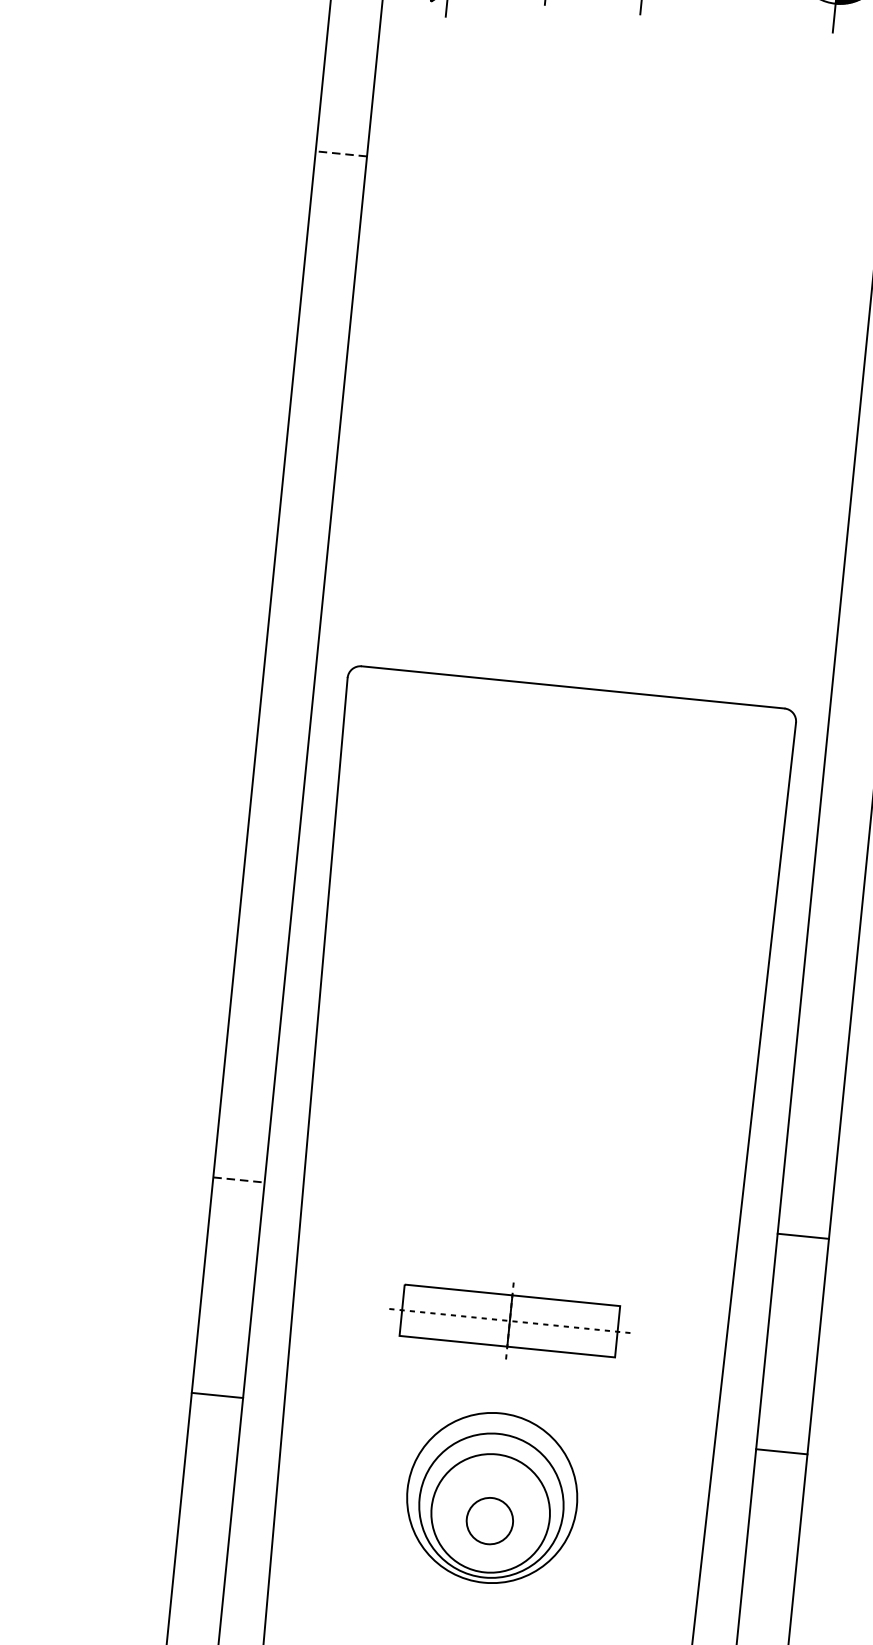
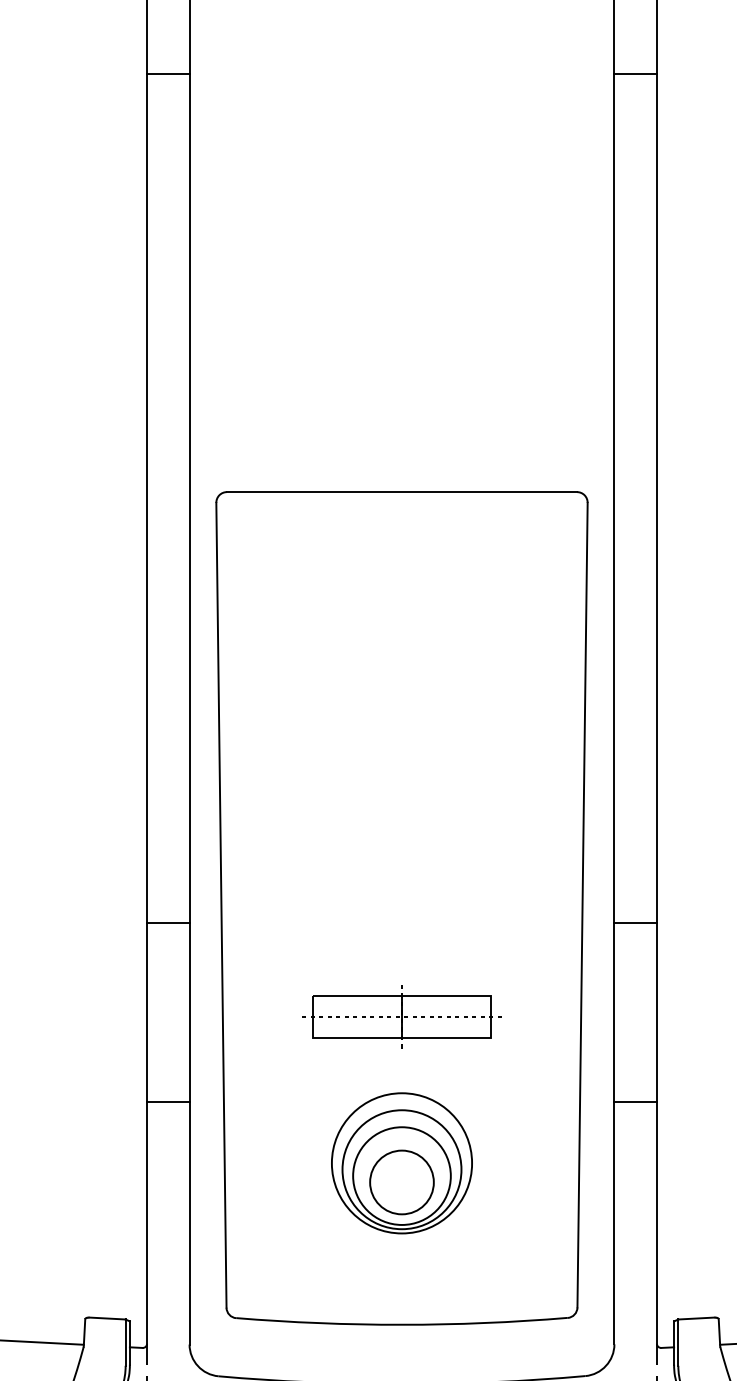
line: (340, 153) -> (167, 73), dashed -> solid
line: (239, 1180) -> (168, 923), dashed -> solid
circle: (489, 1521) -> (401, 1182), size x1.67

